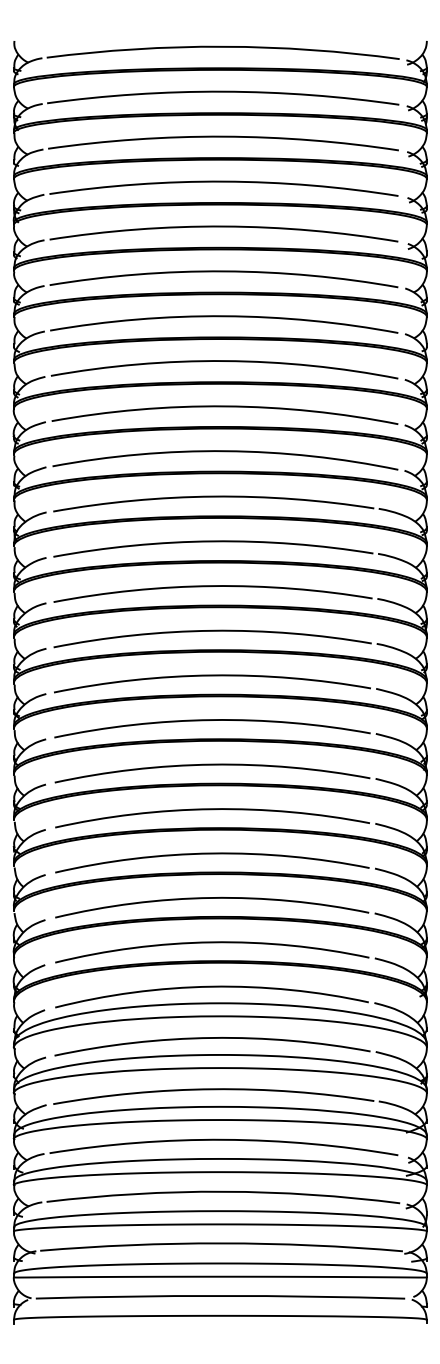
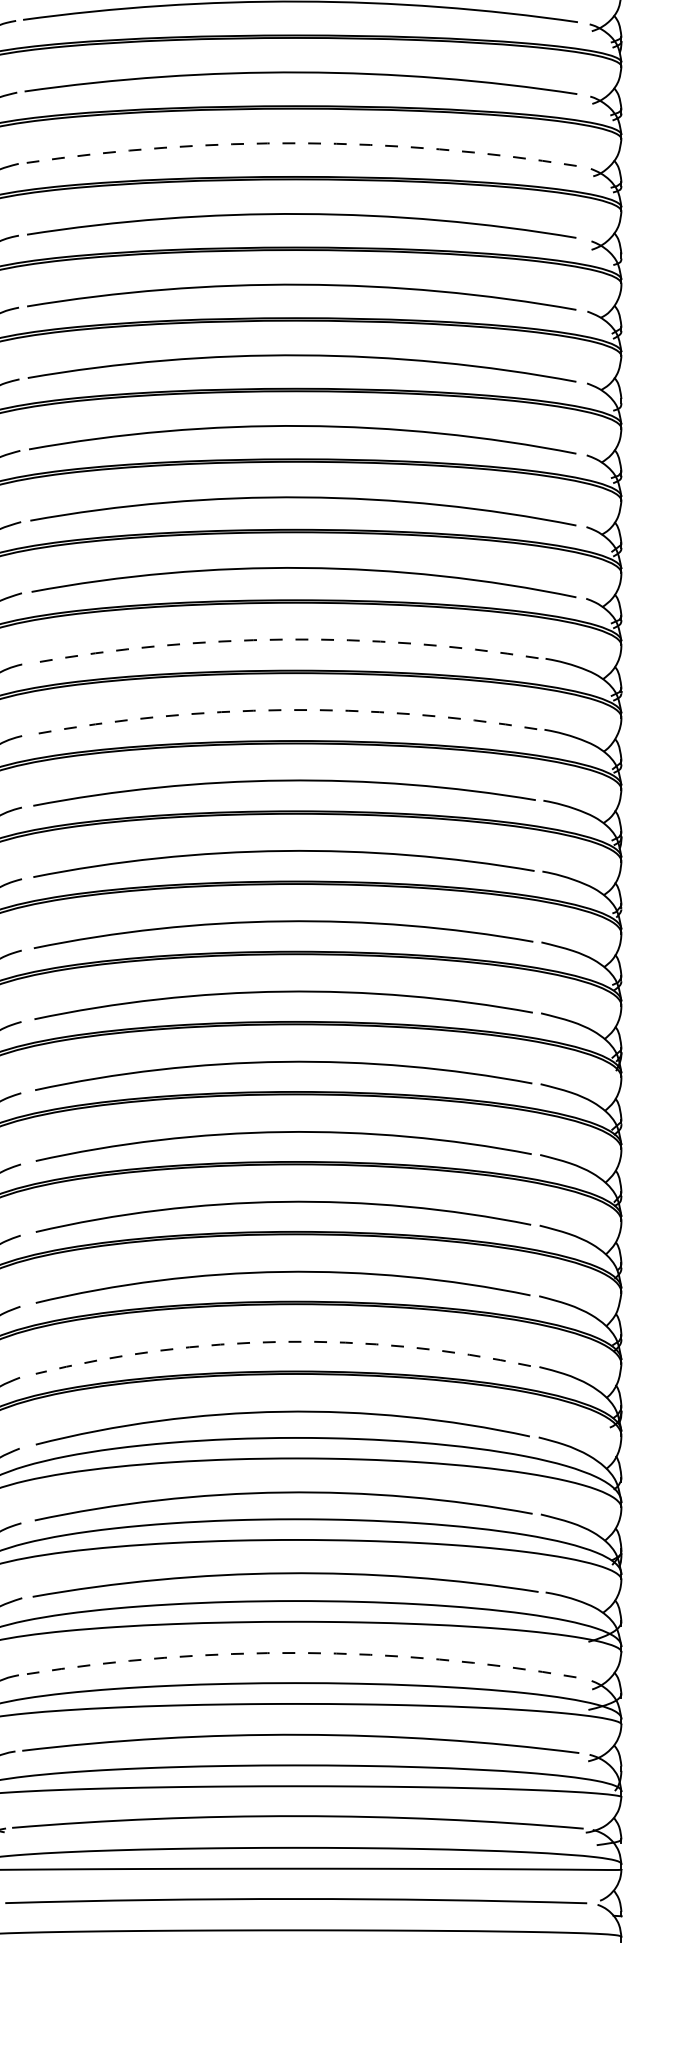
arc: (224, 181) -> (302, 143), solid -> dashed
arc: (213, 496) -> (285, 639), solid -> dashed
arc: (213, 541) -> (285, 710), solid -> dashed
arc: (212, 942) -> (283, 1342), solid -> dashed
arc: (224, 1139) -> (302, 1652), solid -> dashed

